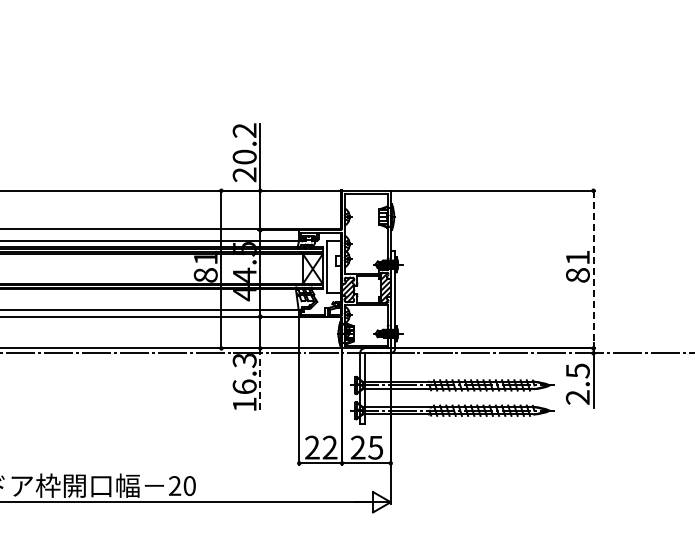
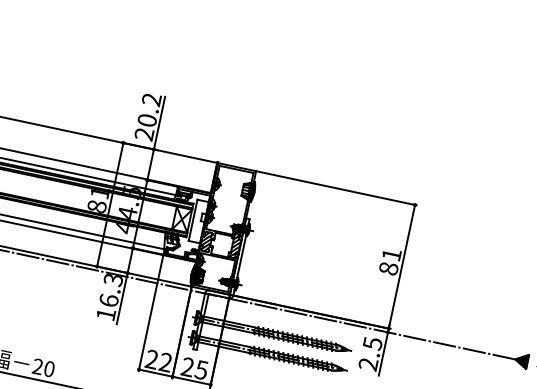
line: (593, 269) -> (401, 266), dashed -> solid
line: (260, 381) -> (122, 299), dashed -> solid

